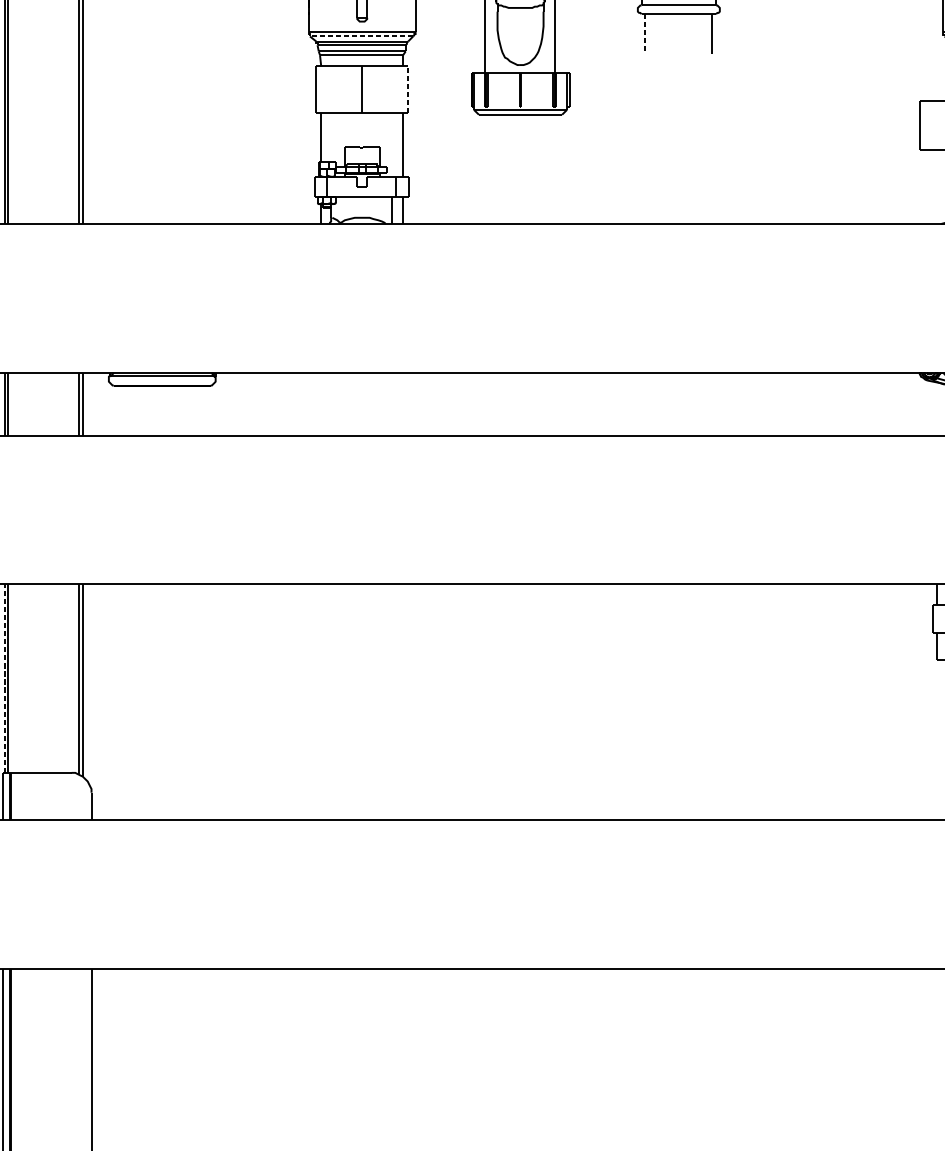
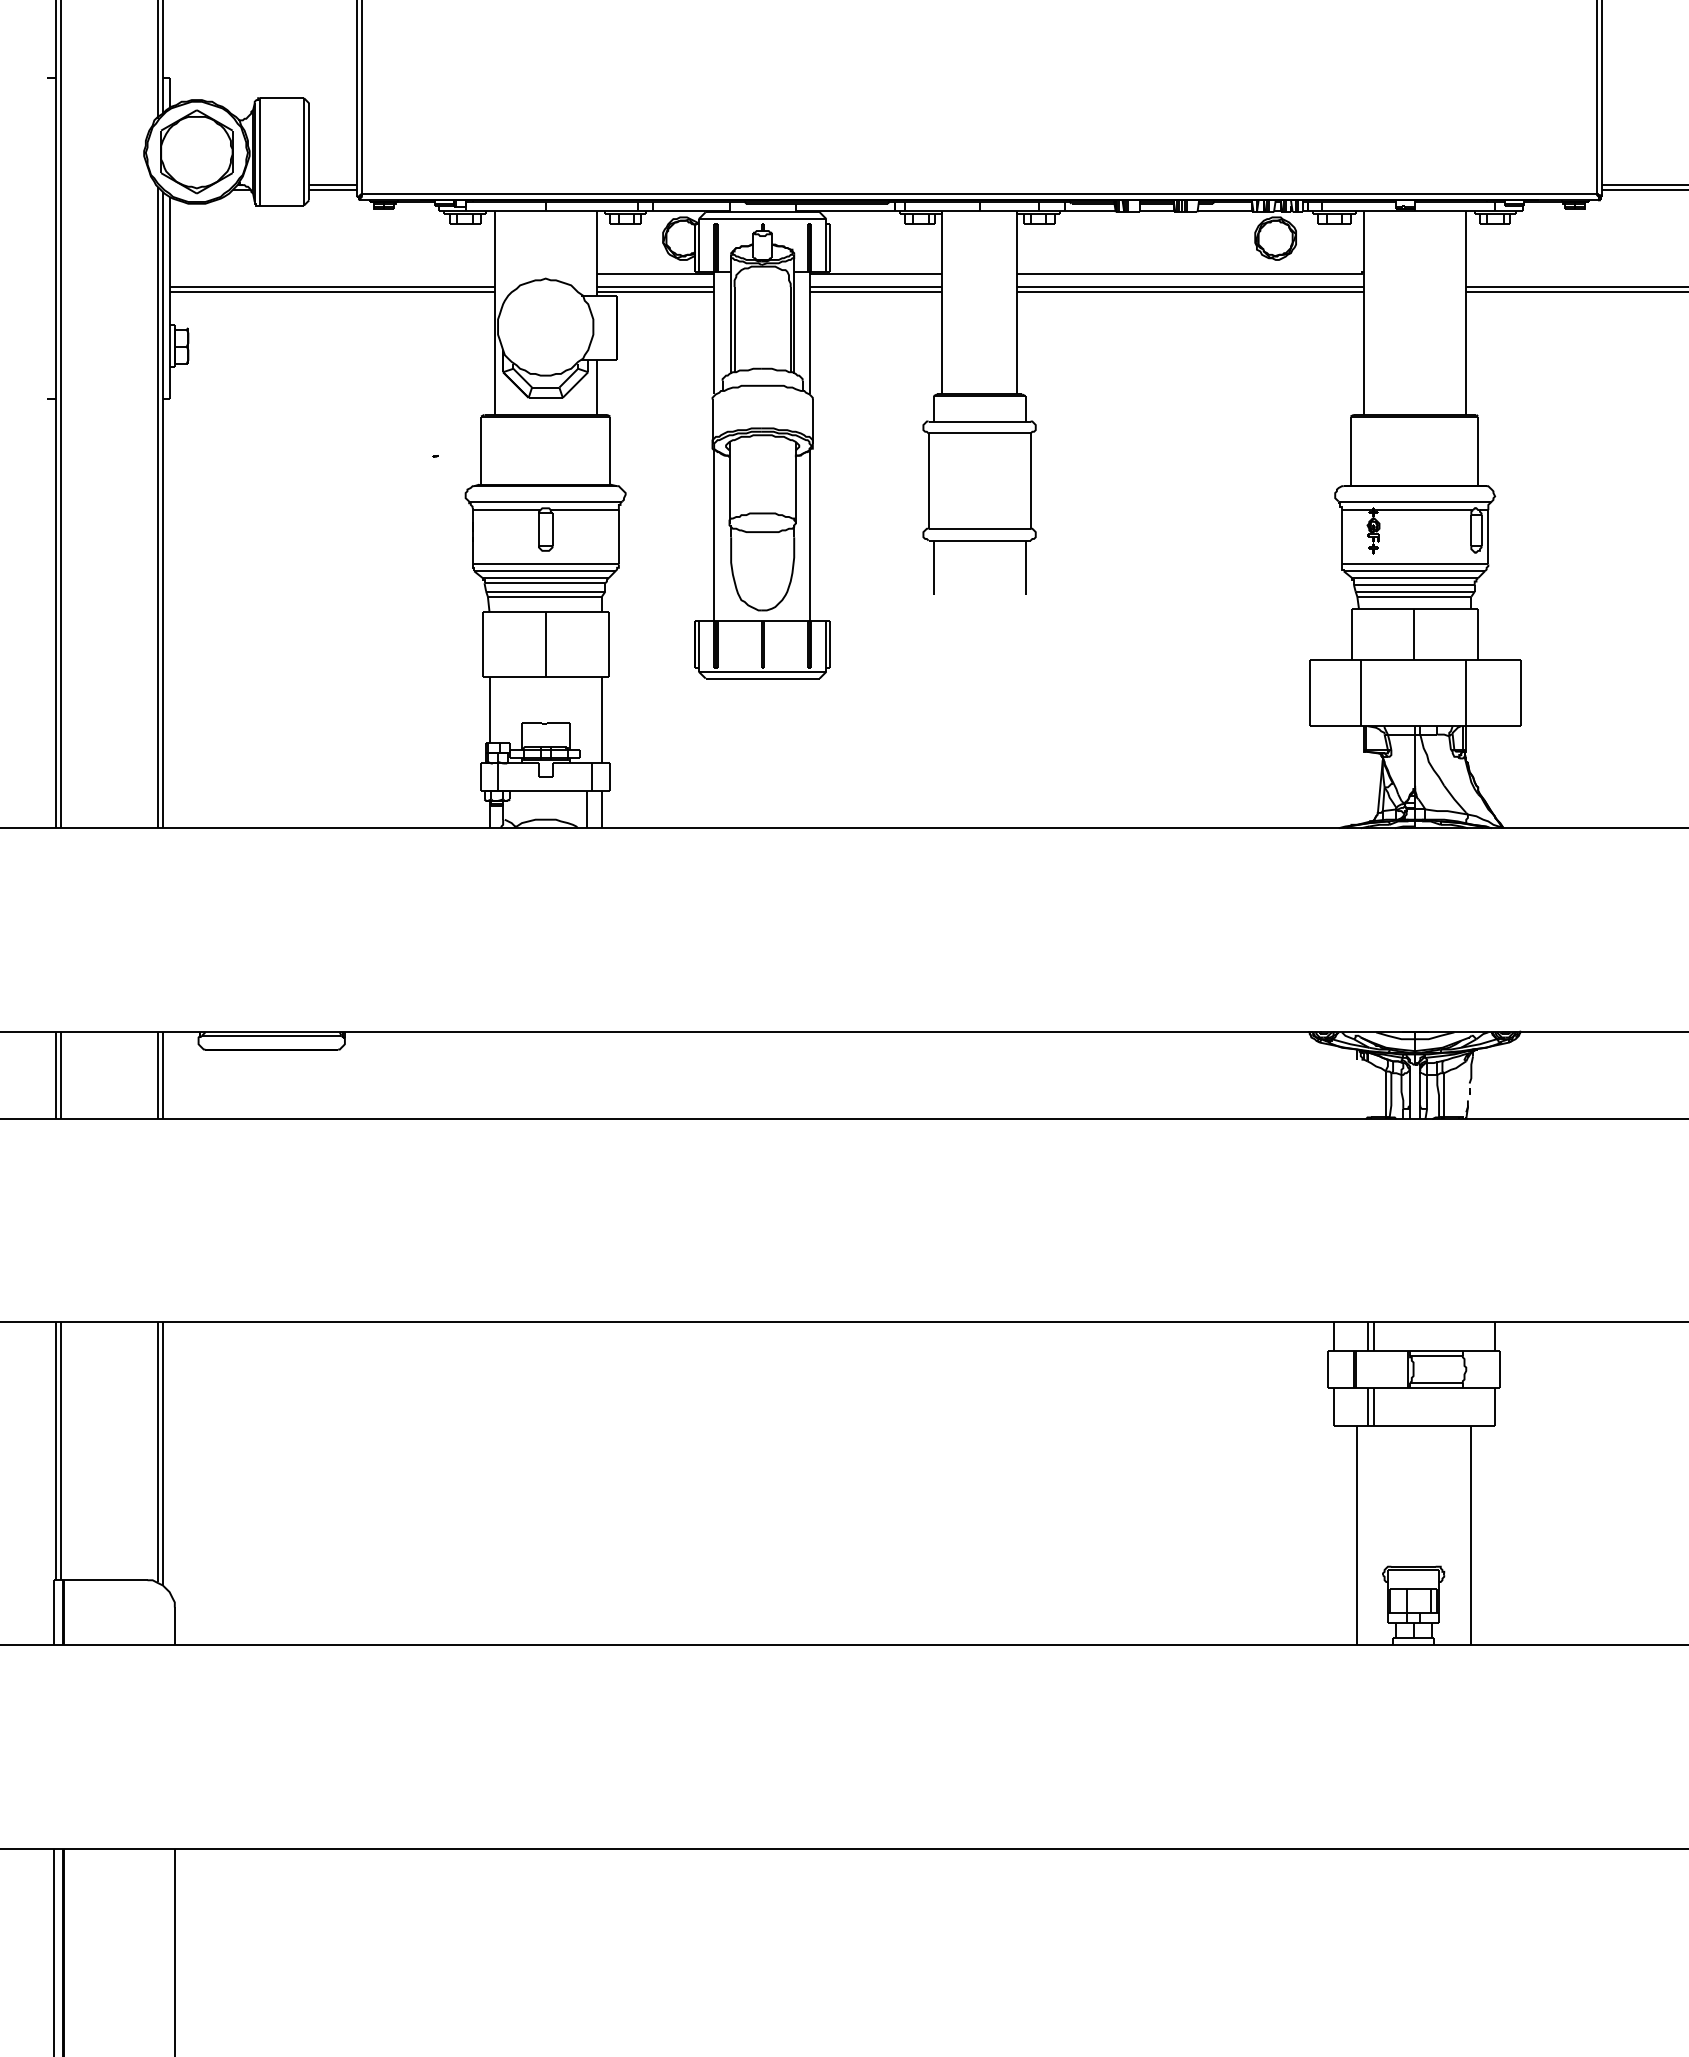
line: (645, 34) -> (933, 568), dashed -> solid
line: (361, 36) -> (544, 571), dashed -> solid
line: (408, 89) -> (608, 643), dashed -> solid
line: (4, 678) -> (55, 1450), dashed -> solid

